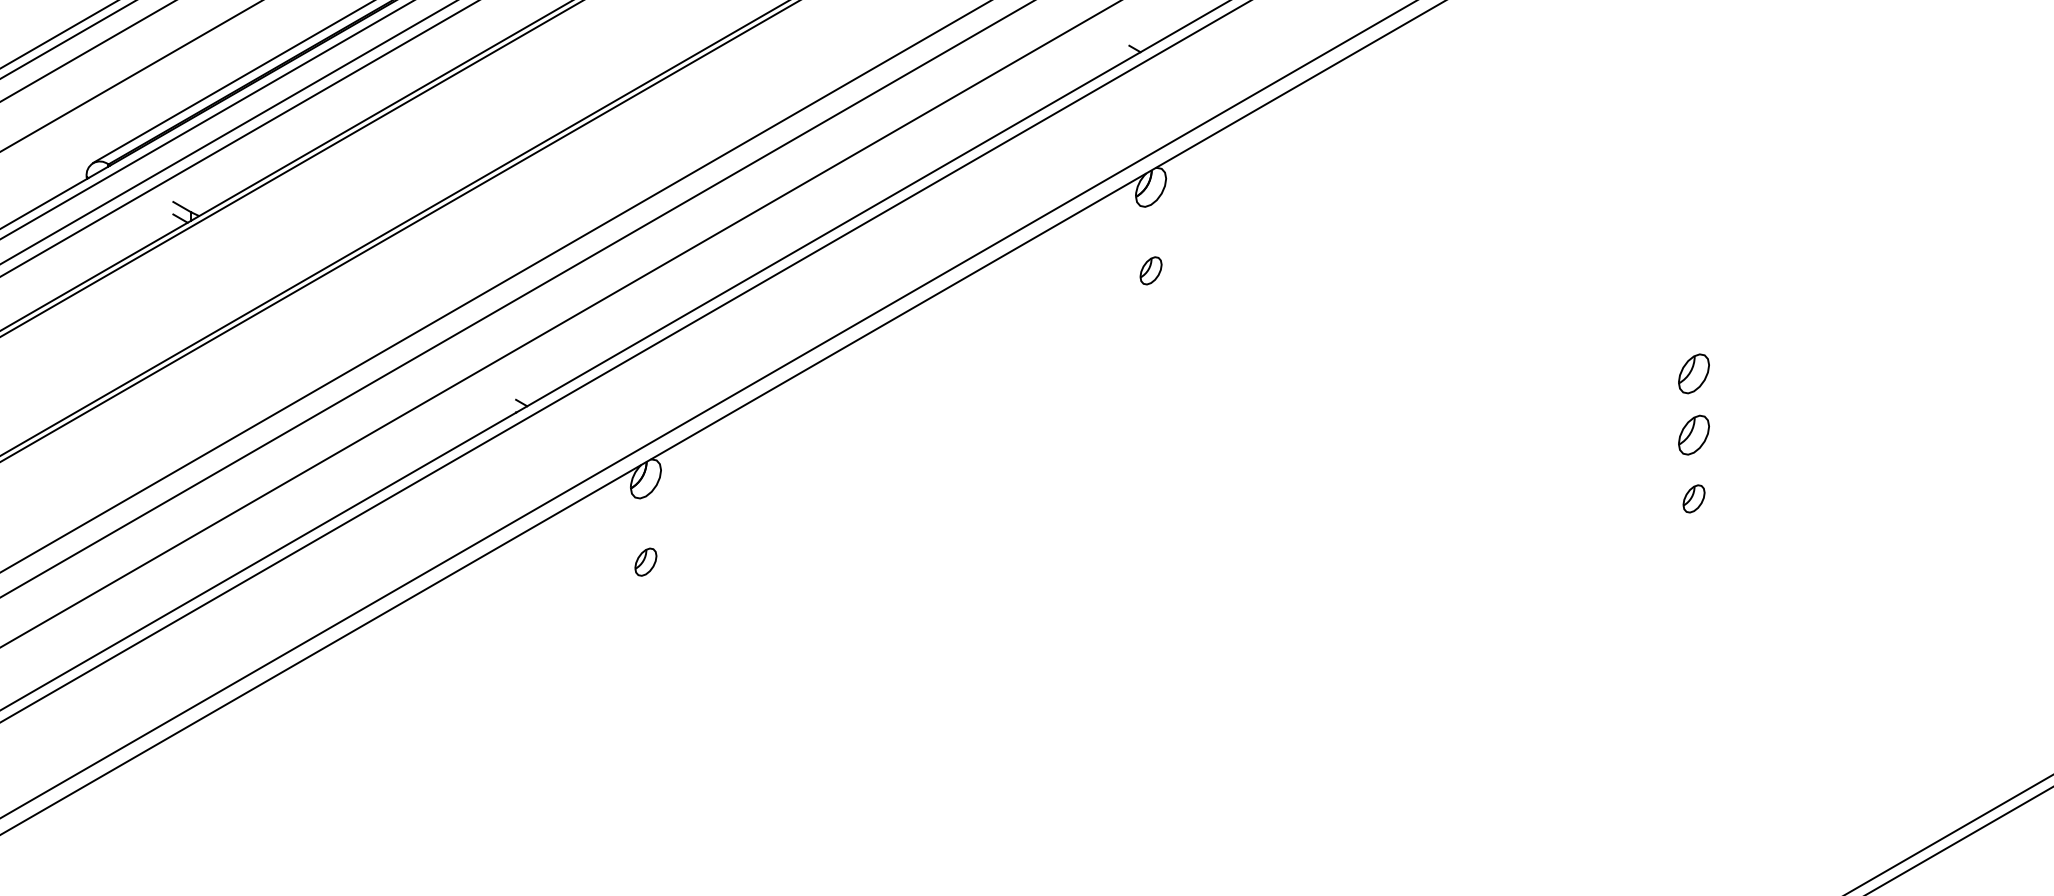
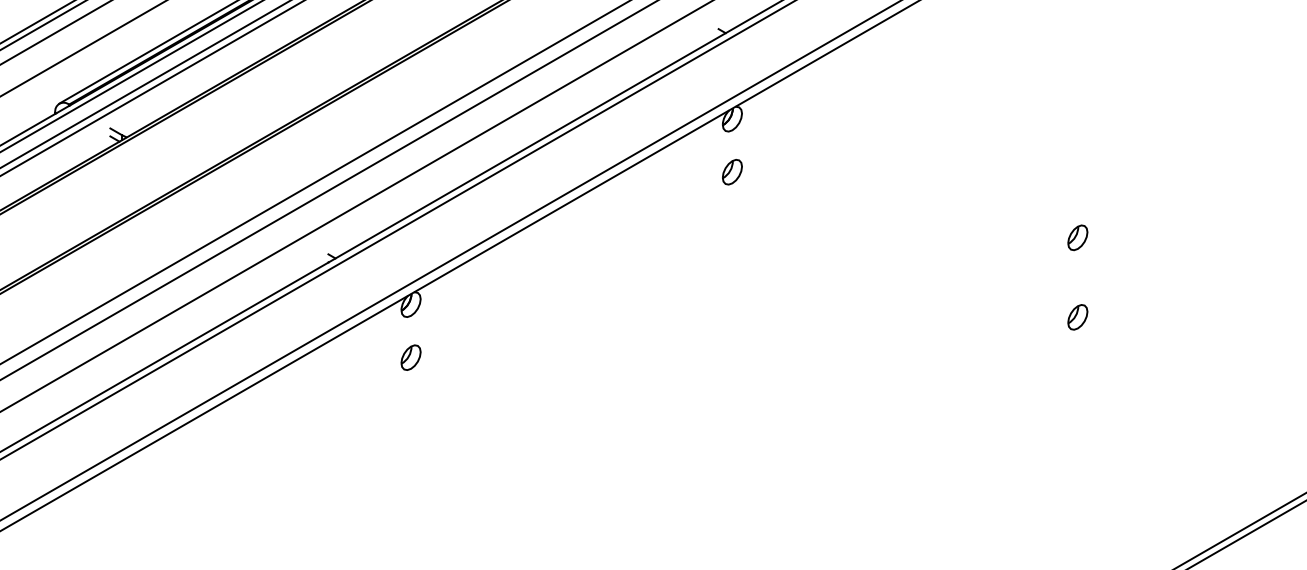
part: (1151, 271) -> (732, 172), size x1.43
part: (1693, 434) -> (1077, 276), removed
part: (1693, 499) -> (1077, 317), size x1.43
part: (645, 561) -> (410, 357), size x1.43

